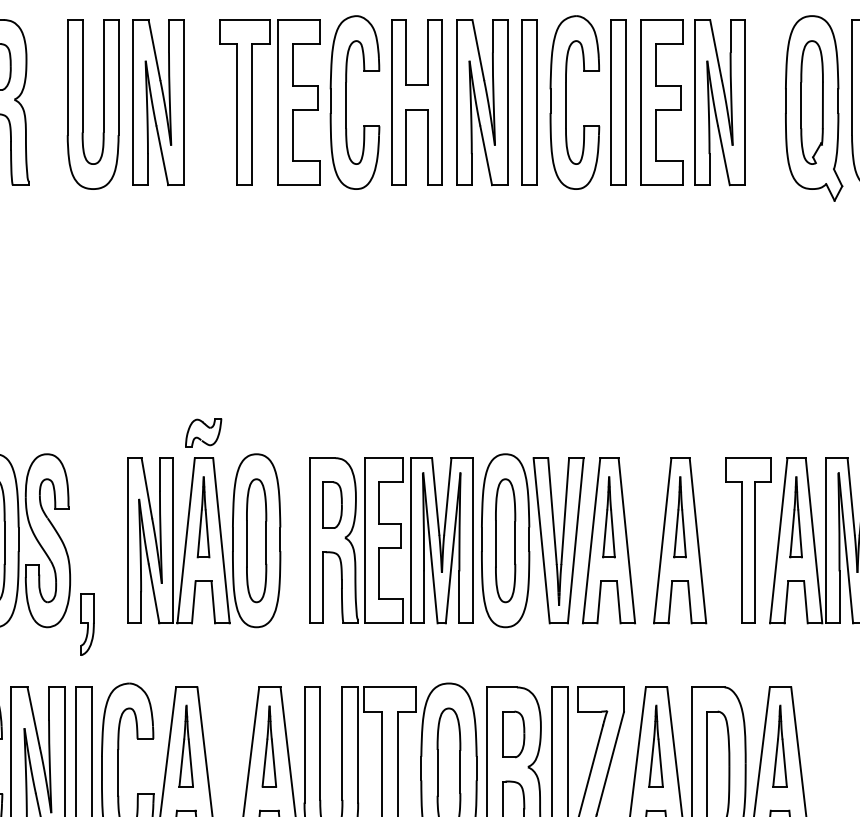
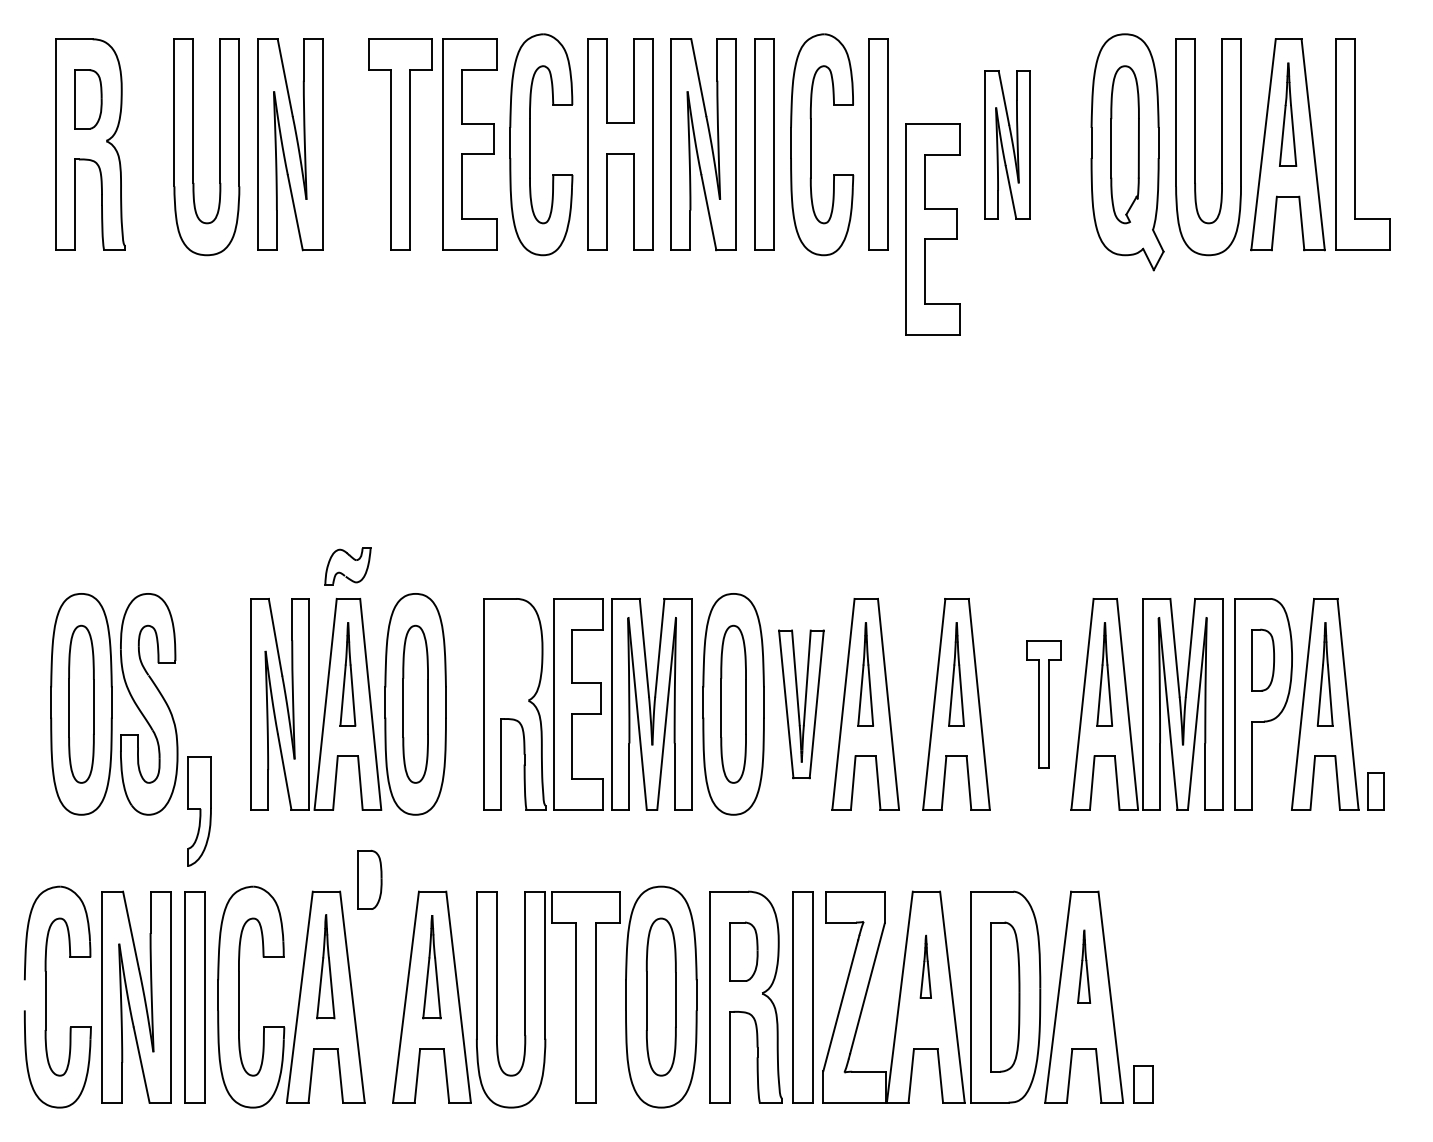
part: (661, 102) -> (932, 229), moved
part: (720, 102) -> (1007, 144), size x0.7
part: (332, 504) -> (369, 879), moved
part: (558, 540) -> (801, 704), size x0.7
part: (748, 540) -> (1043, 704), size x0.6
part: (87, 624) -> (199, 811), size x1.4
part: (655, 746) -> (925, 966), size x0.6
part: (779, 746) -> (1083, 966), size x0.7

